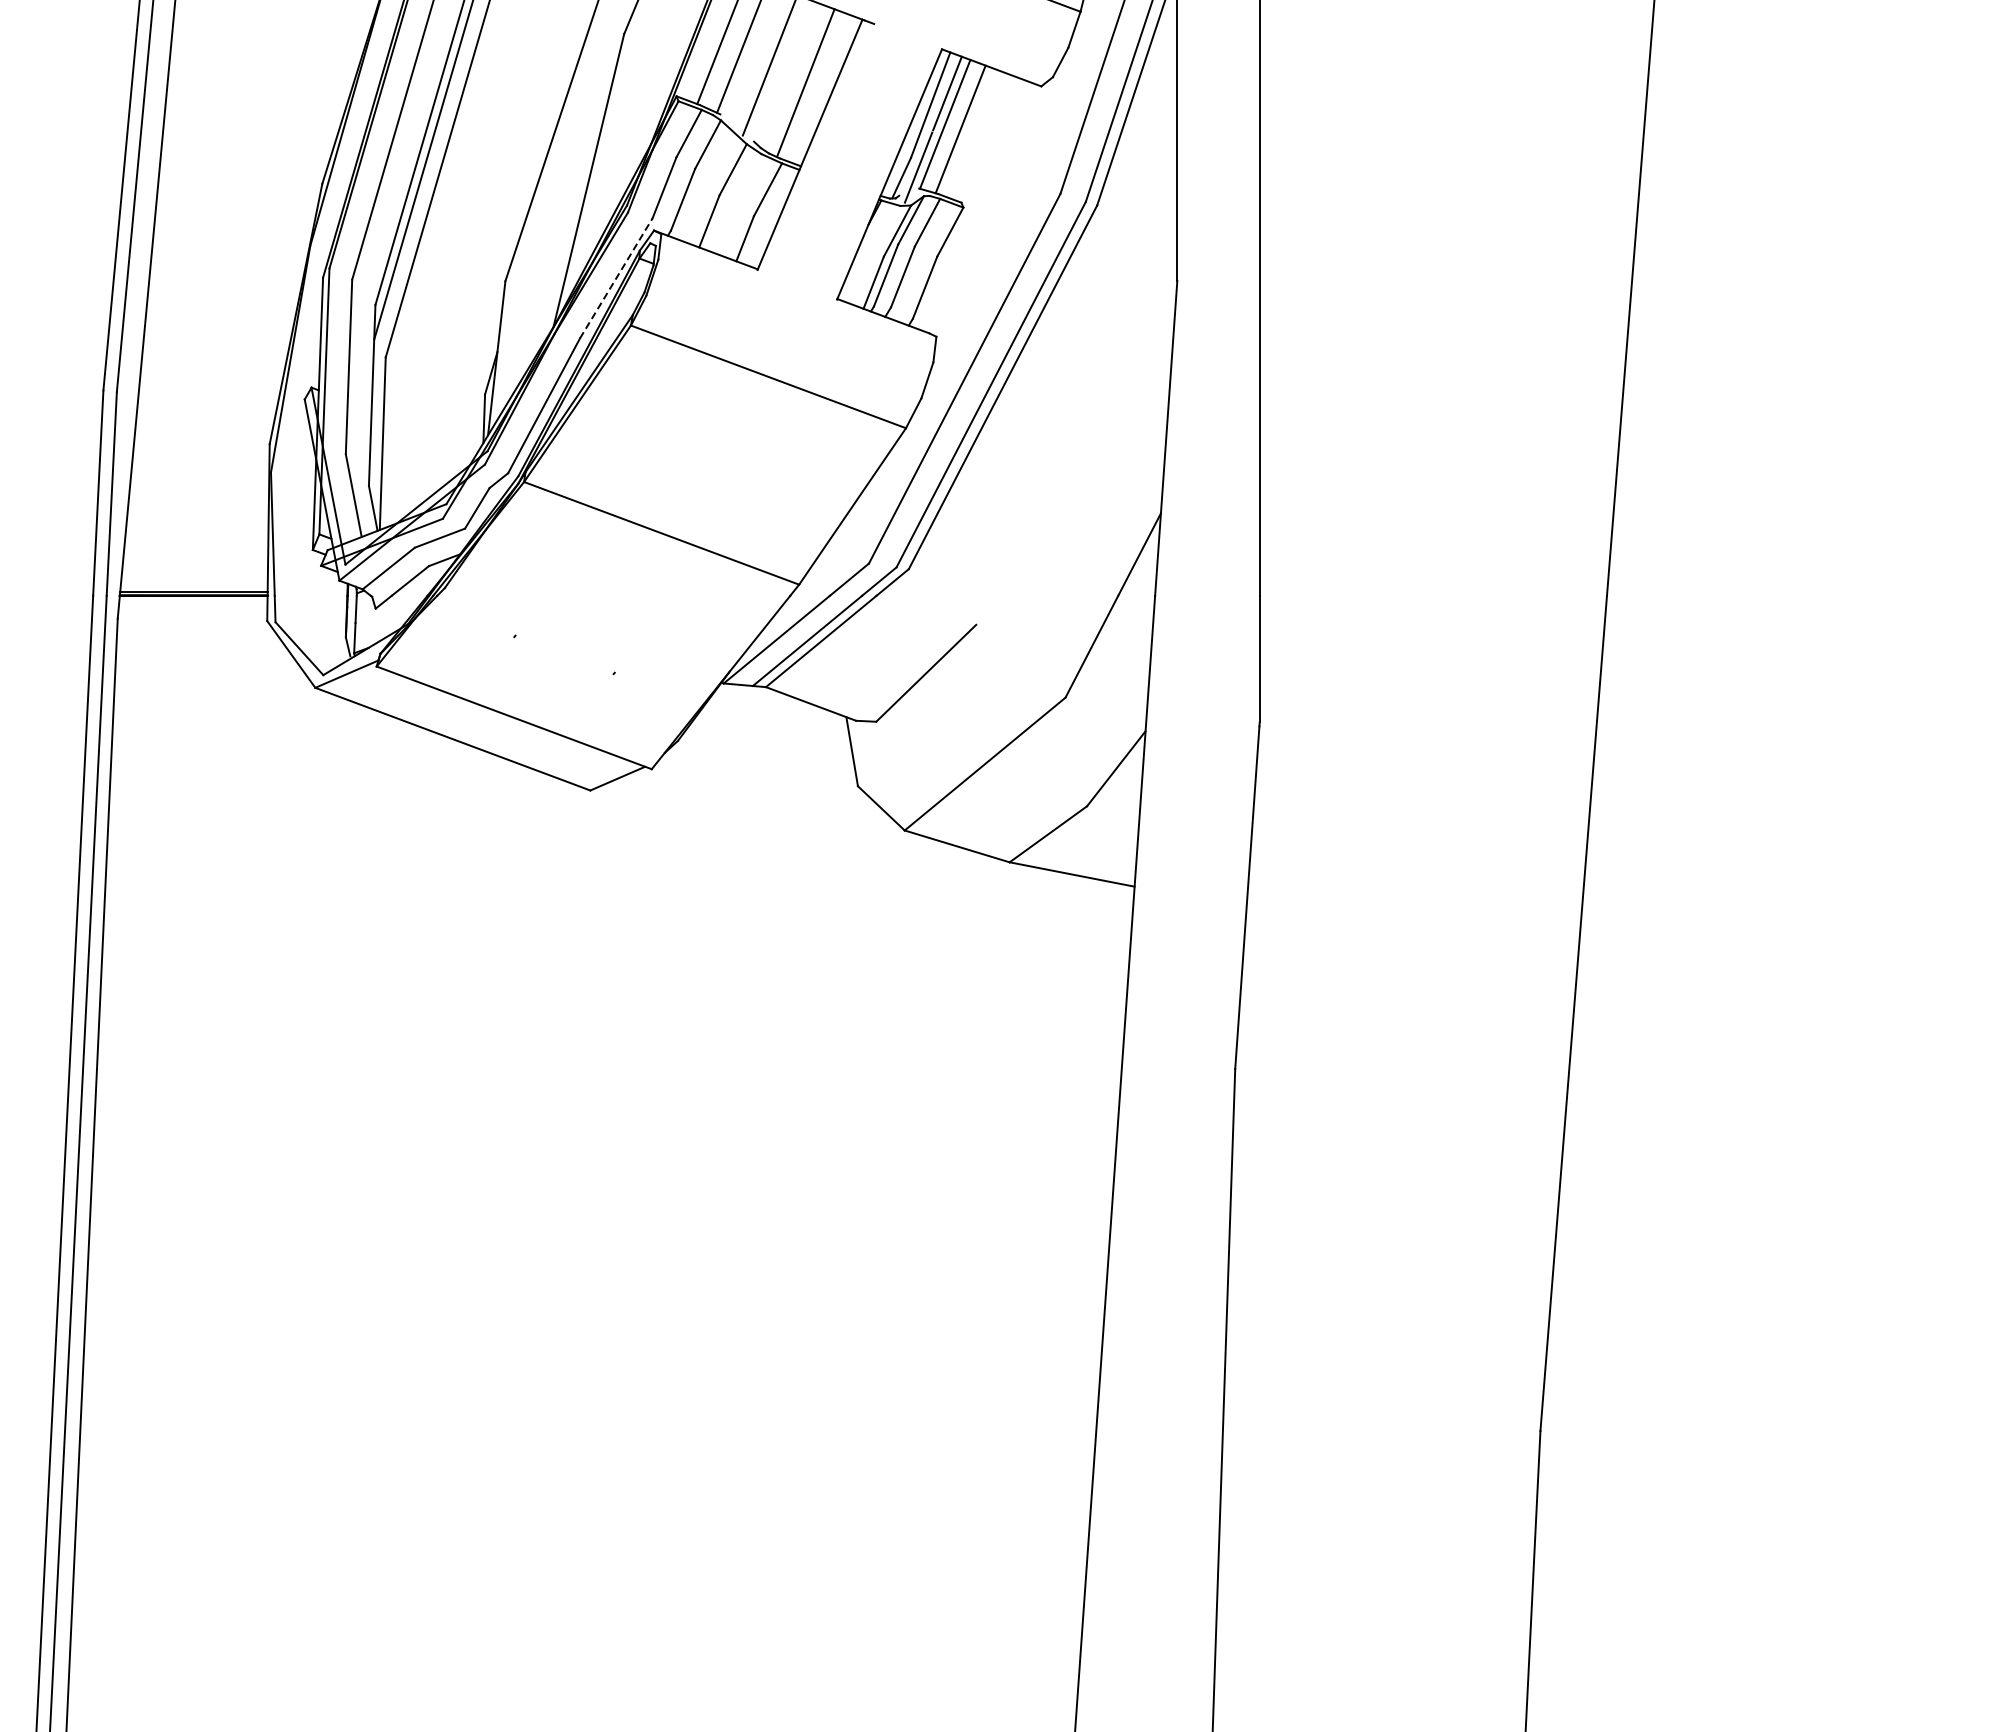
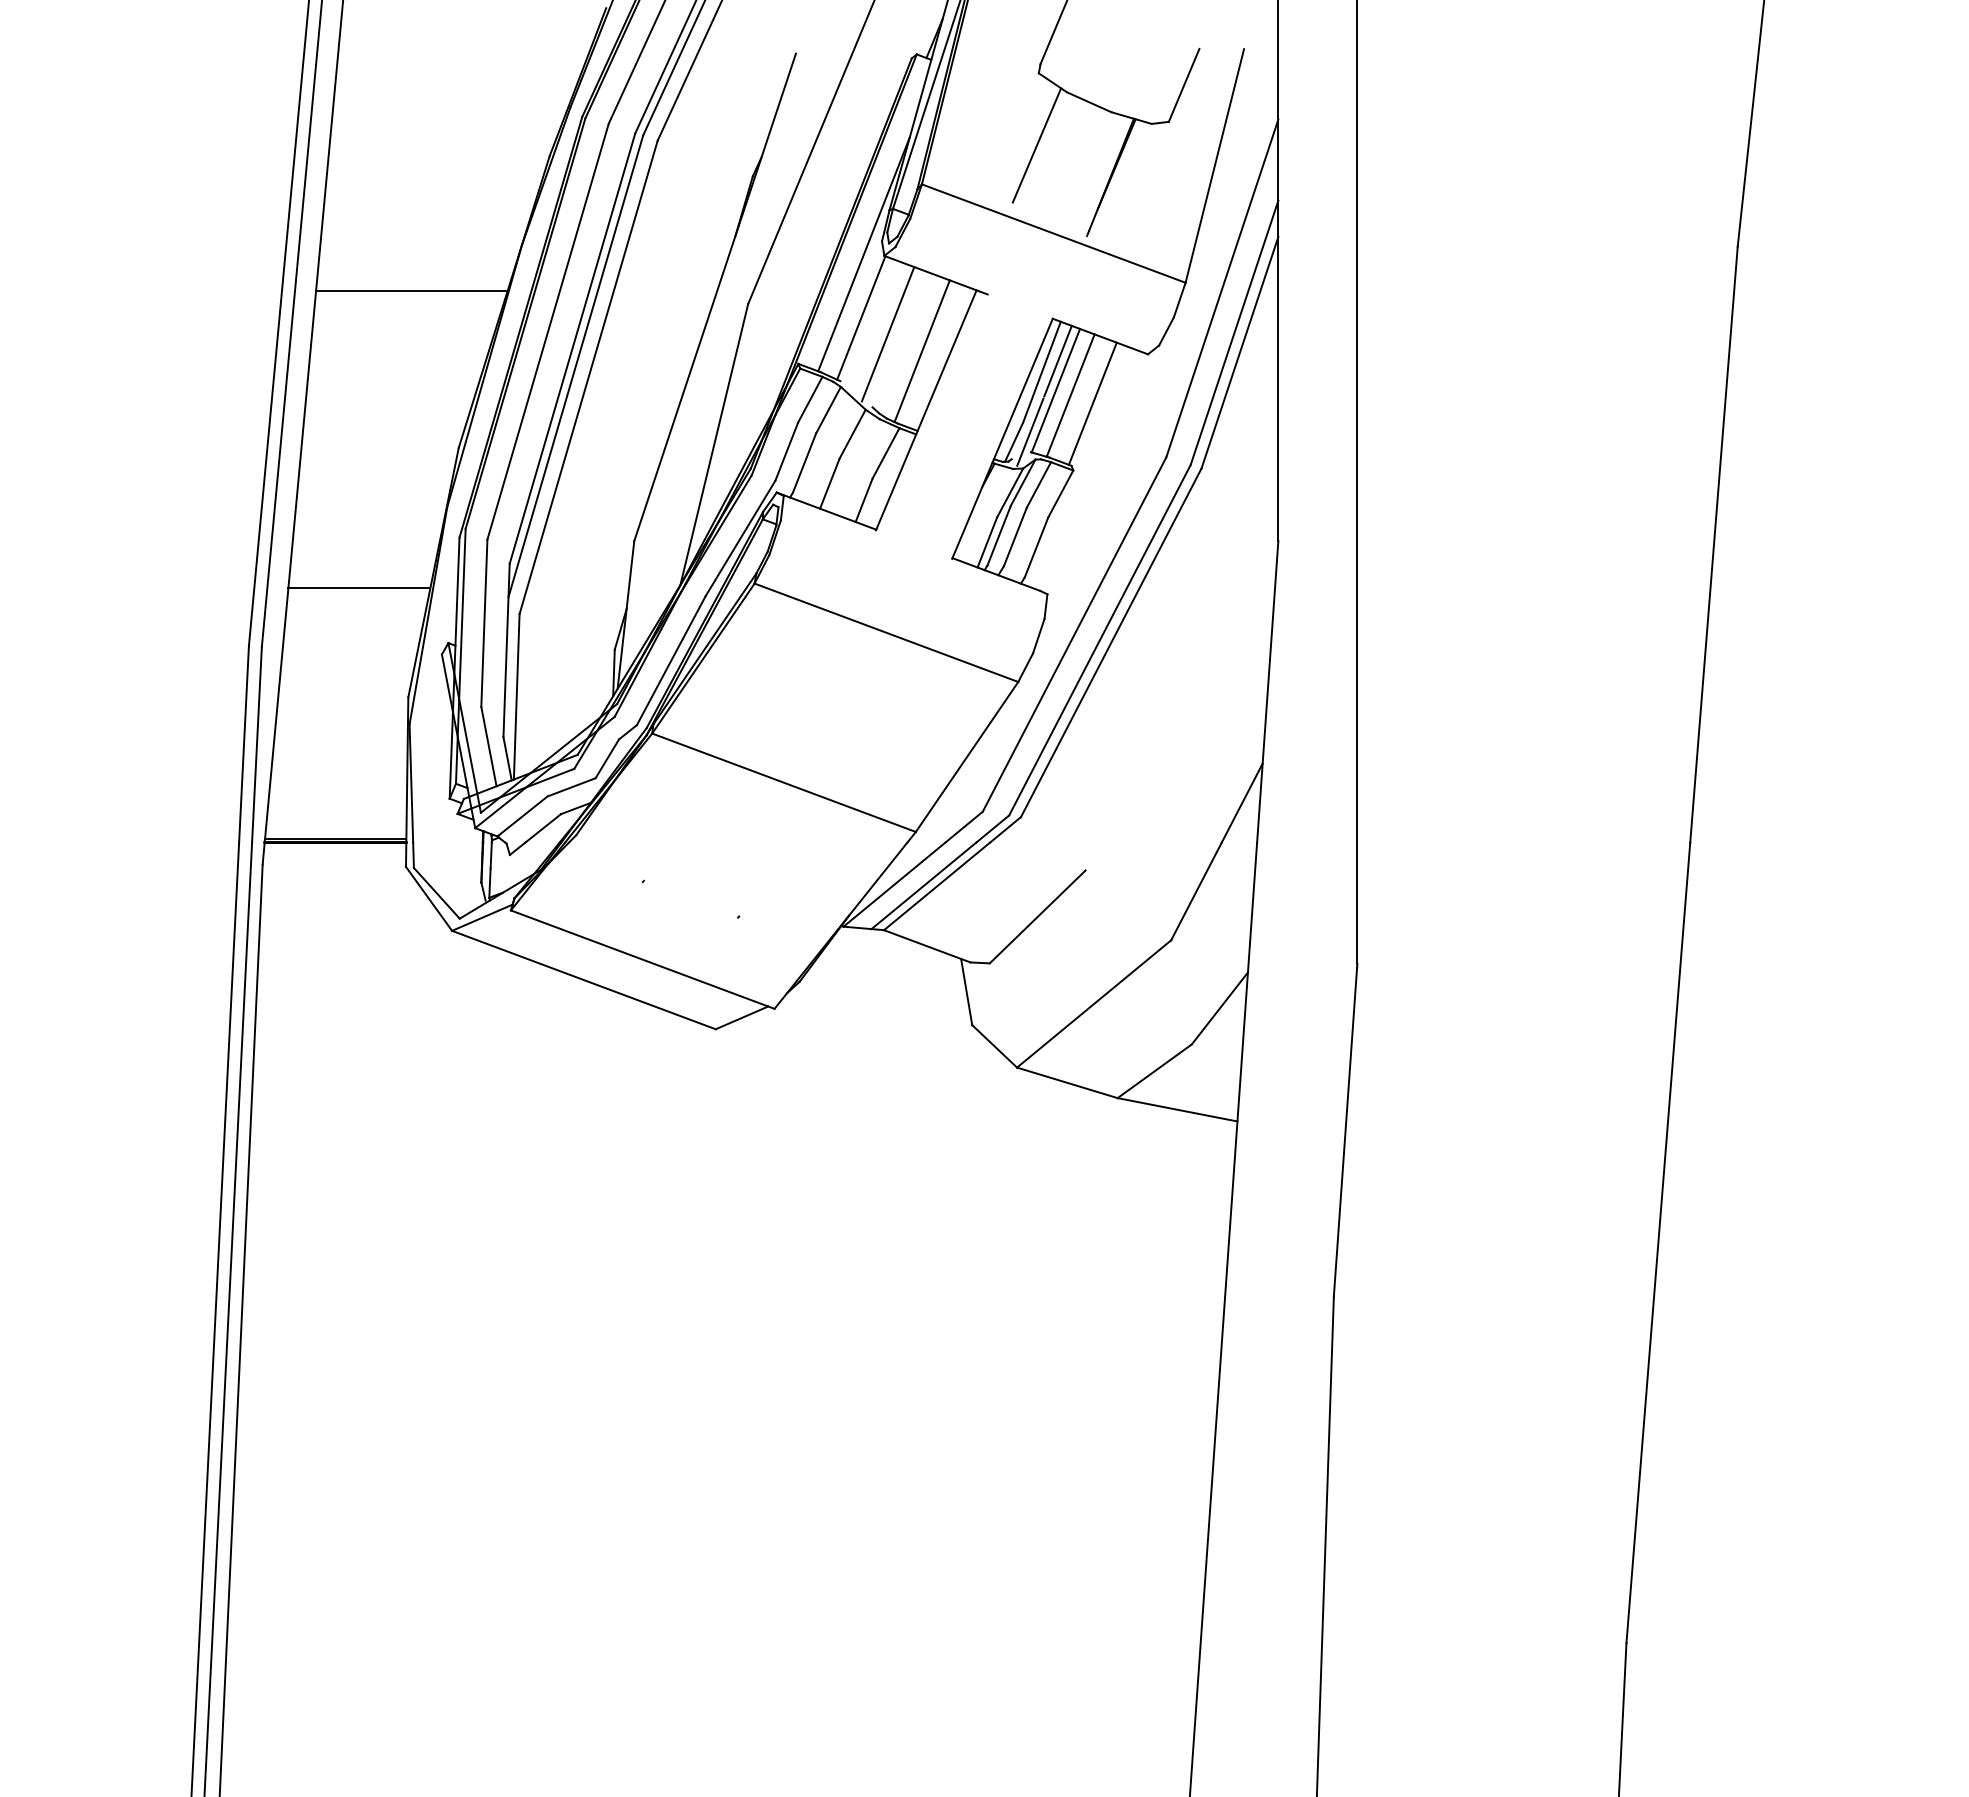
line: (273, 20) -> (411, 291), added
line: (983, 137) -> (1092, 403), added
line: (616, 278) -> (740, 538), dashed -> solid
line: (218, 329) -> (359, 587), added

